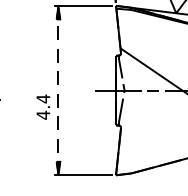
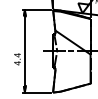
line: (57, 89) -> (24, 50), dashed -> solid

